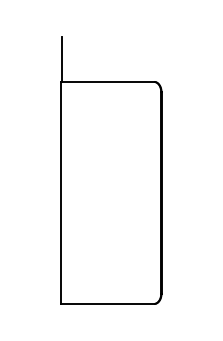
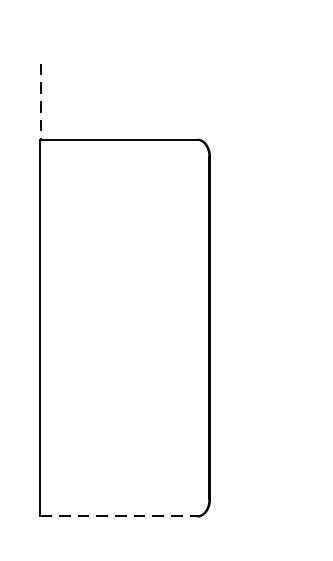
line: (62, 59) -> (41, 101), solid -> dashed
line: (108, 303) -> (120, 515), solid -> dashed

